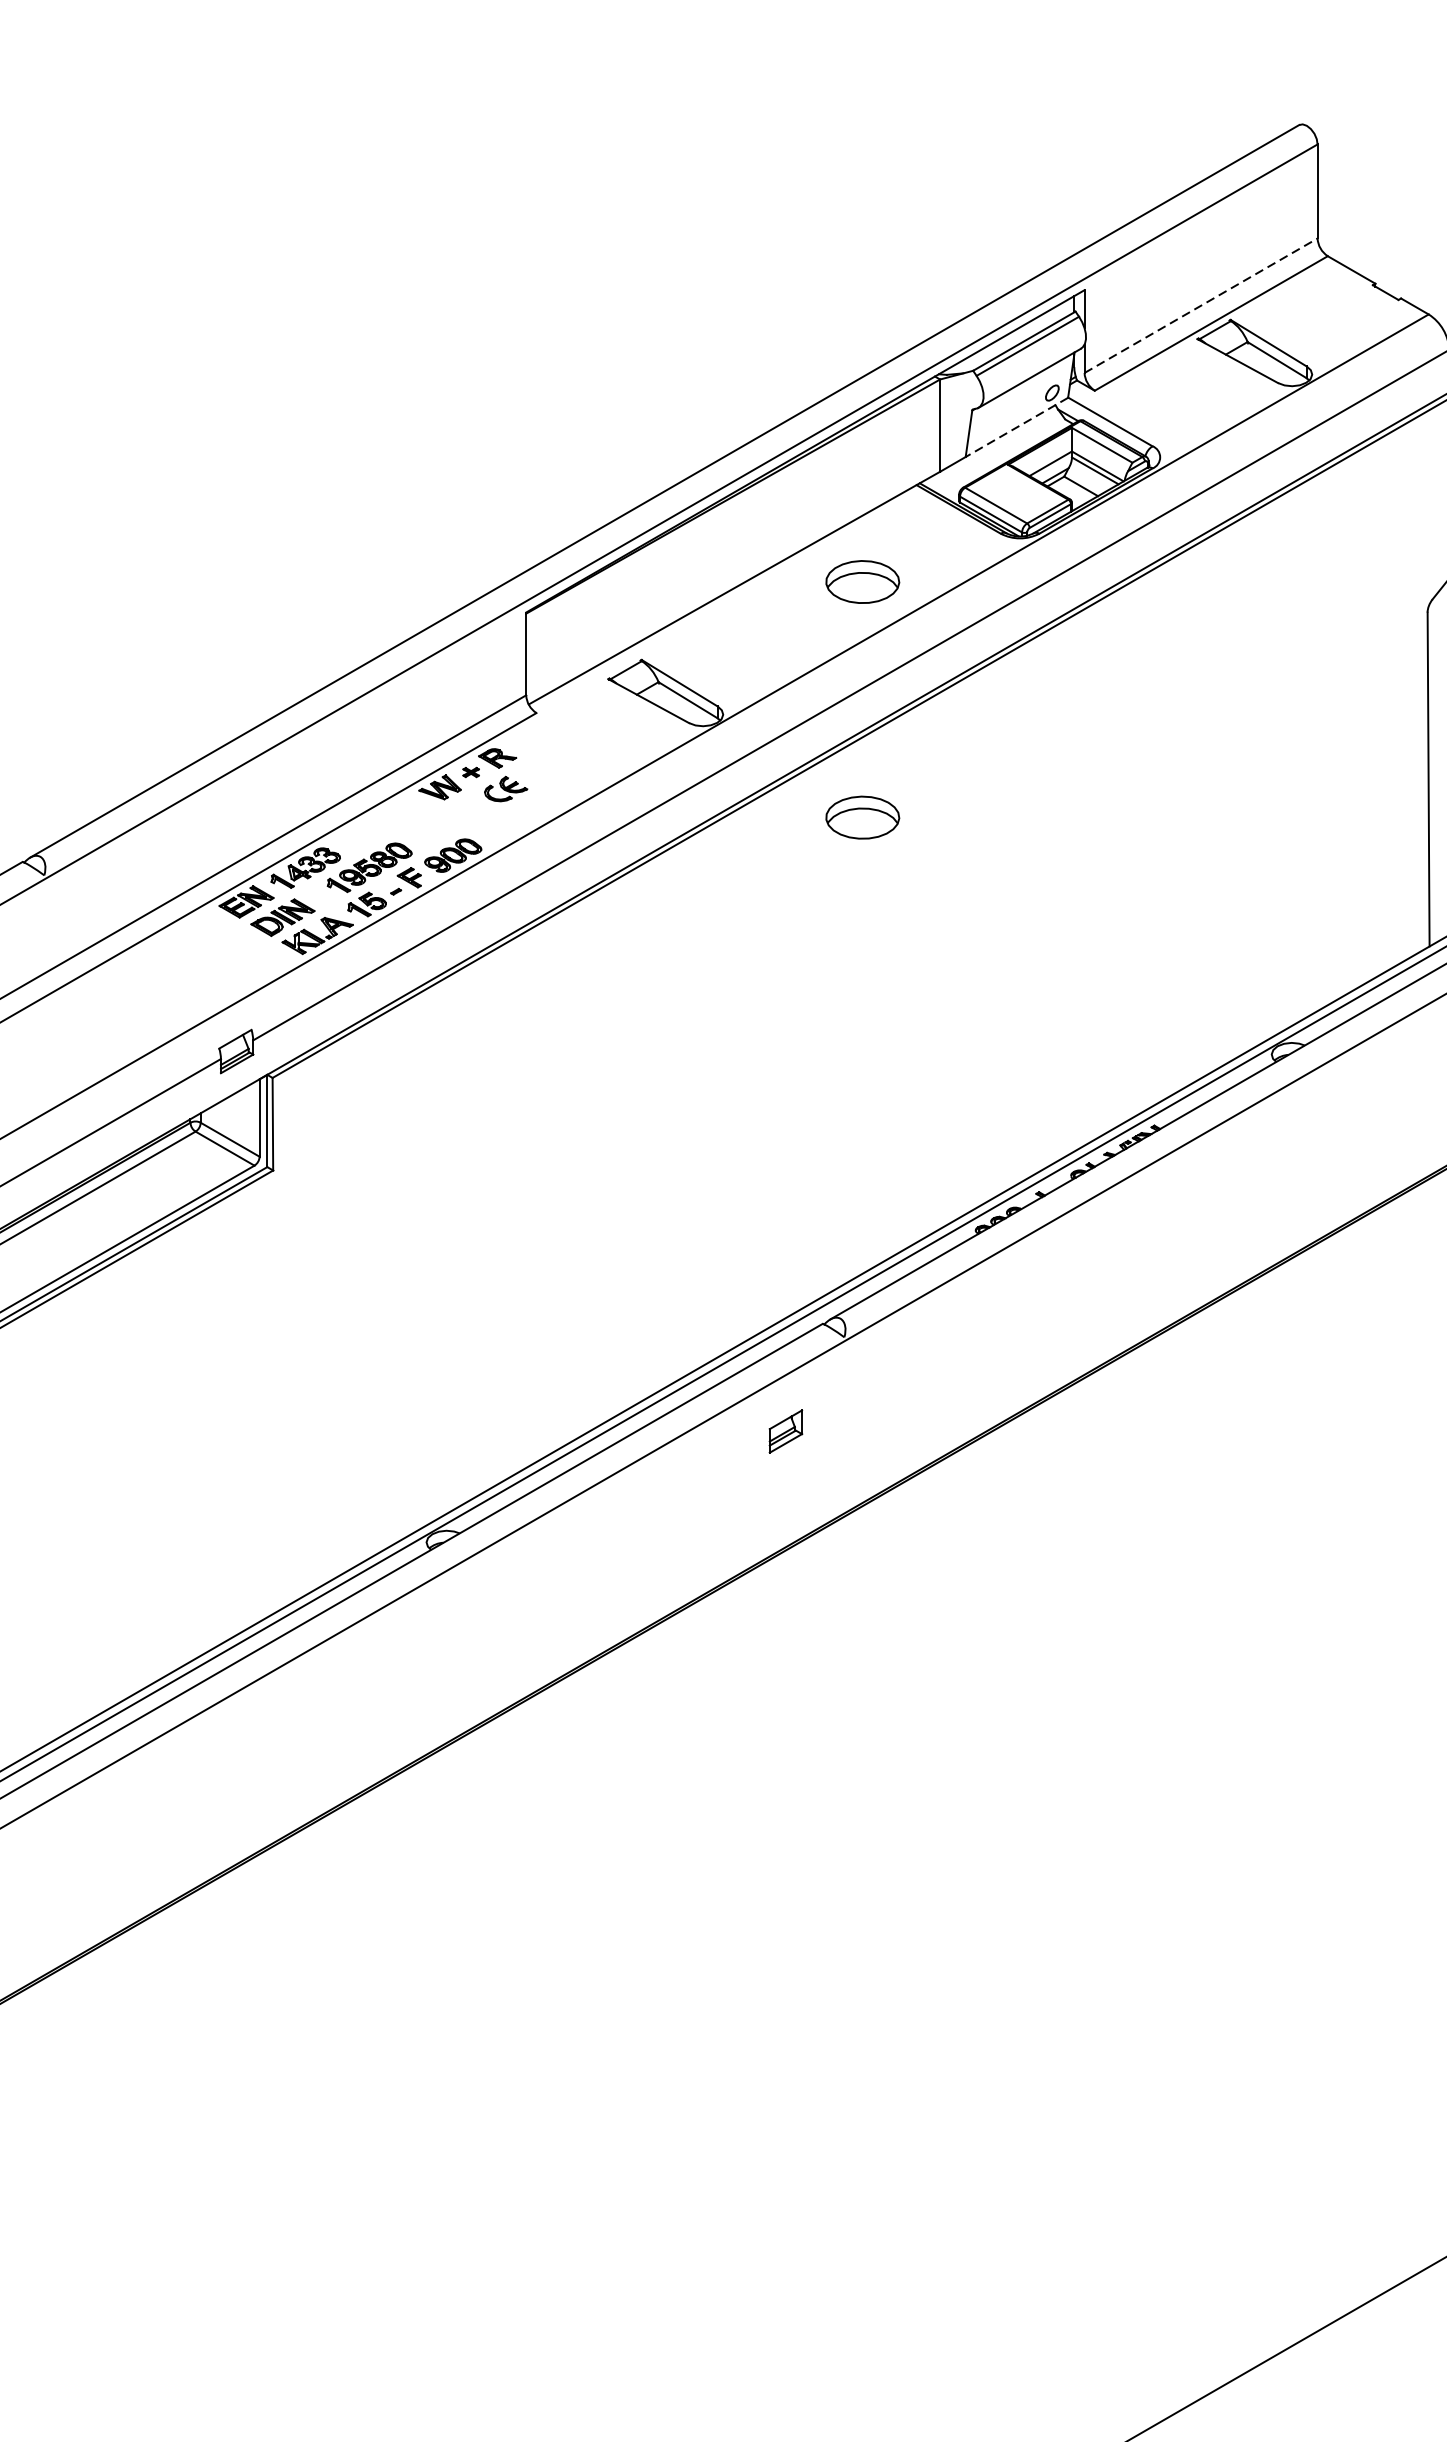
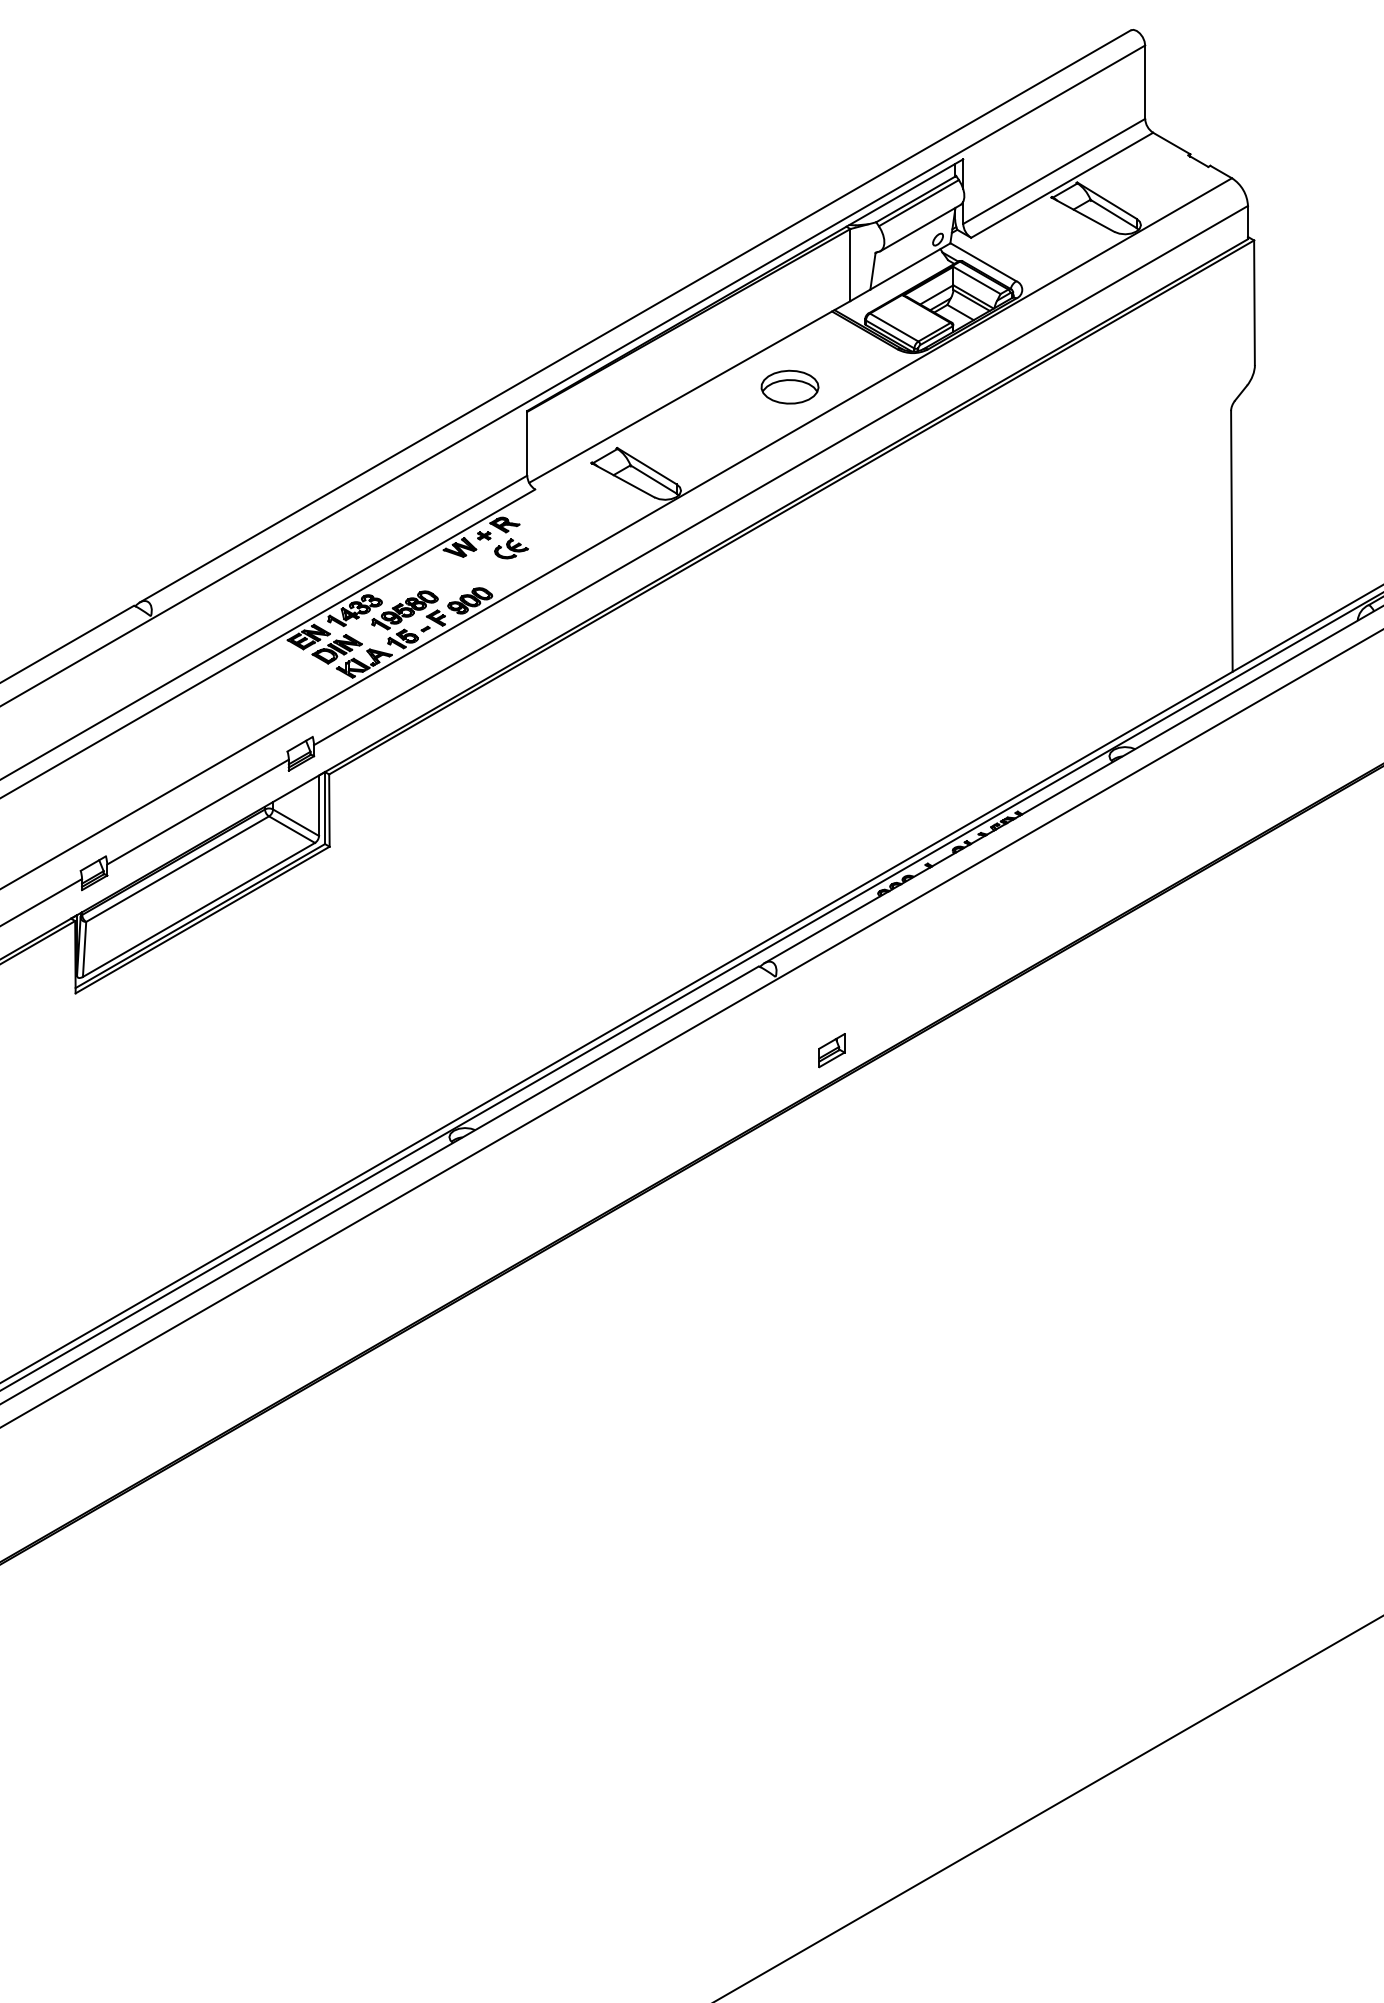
line: (1201, 305) -> (1054, 171), dashed -> solid
line: (1015, 427) -> (909, 266), dashed -> solid
part: (862, 816) -> (789, 570), removed
part: (785, 1431) -> (831, 1050), moved

